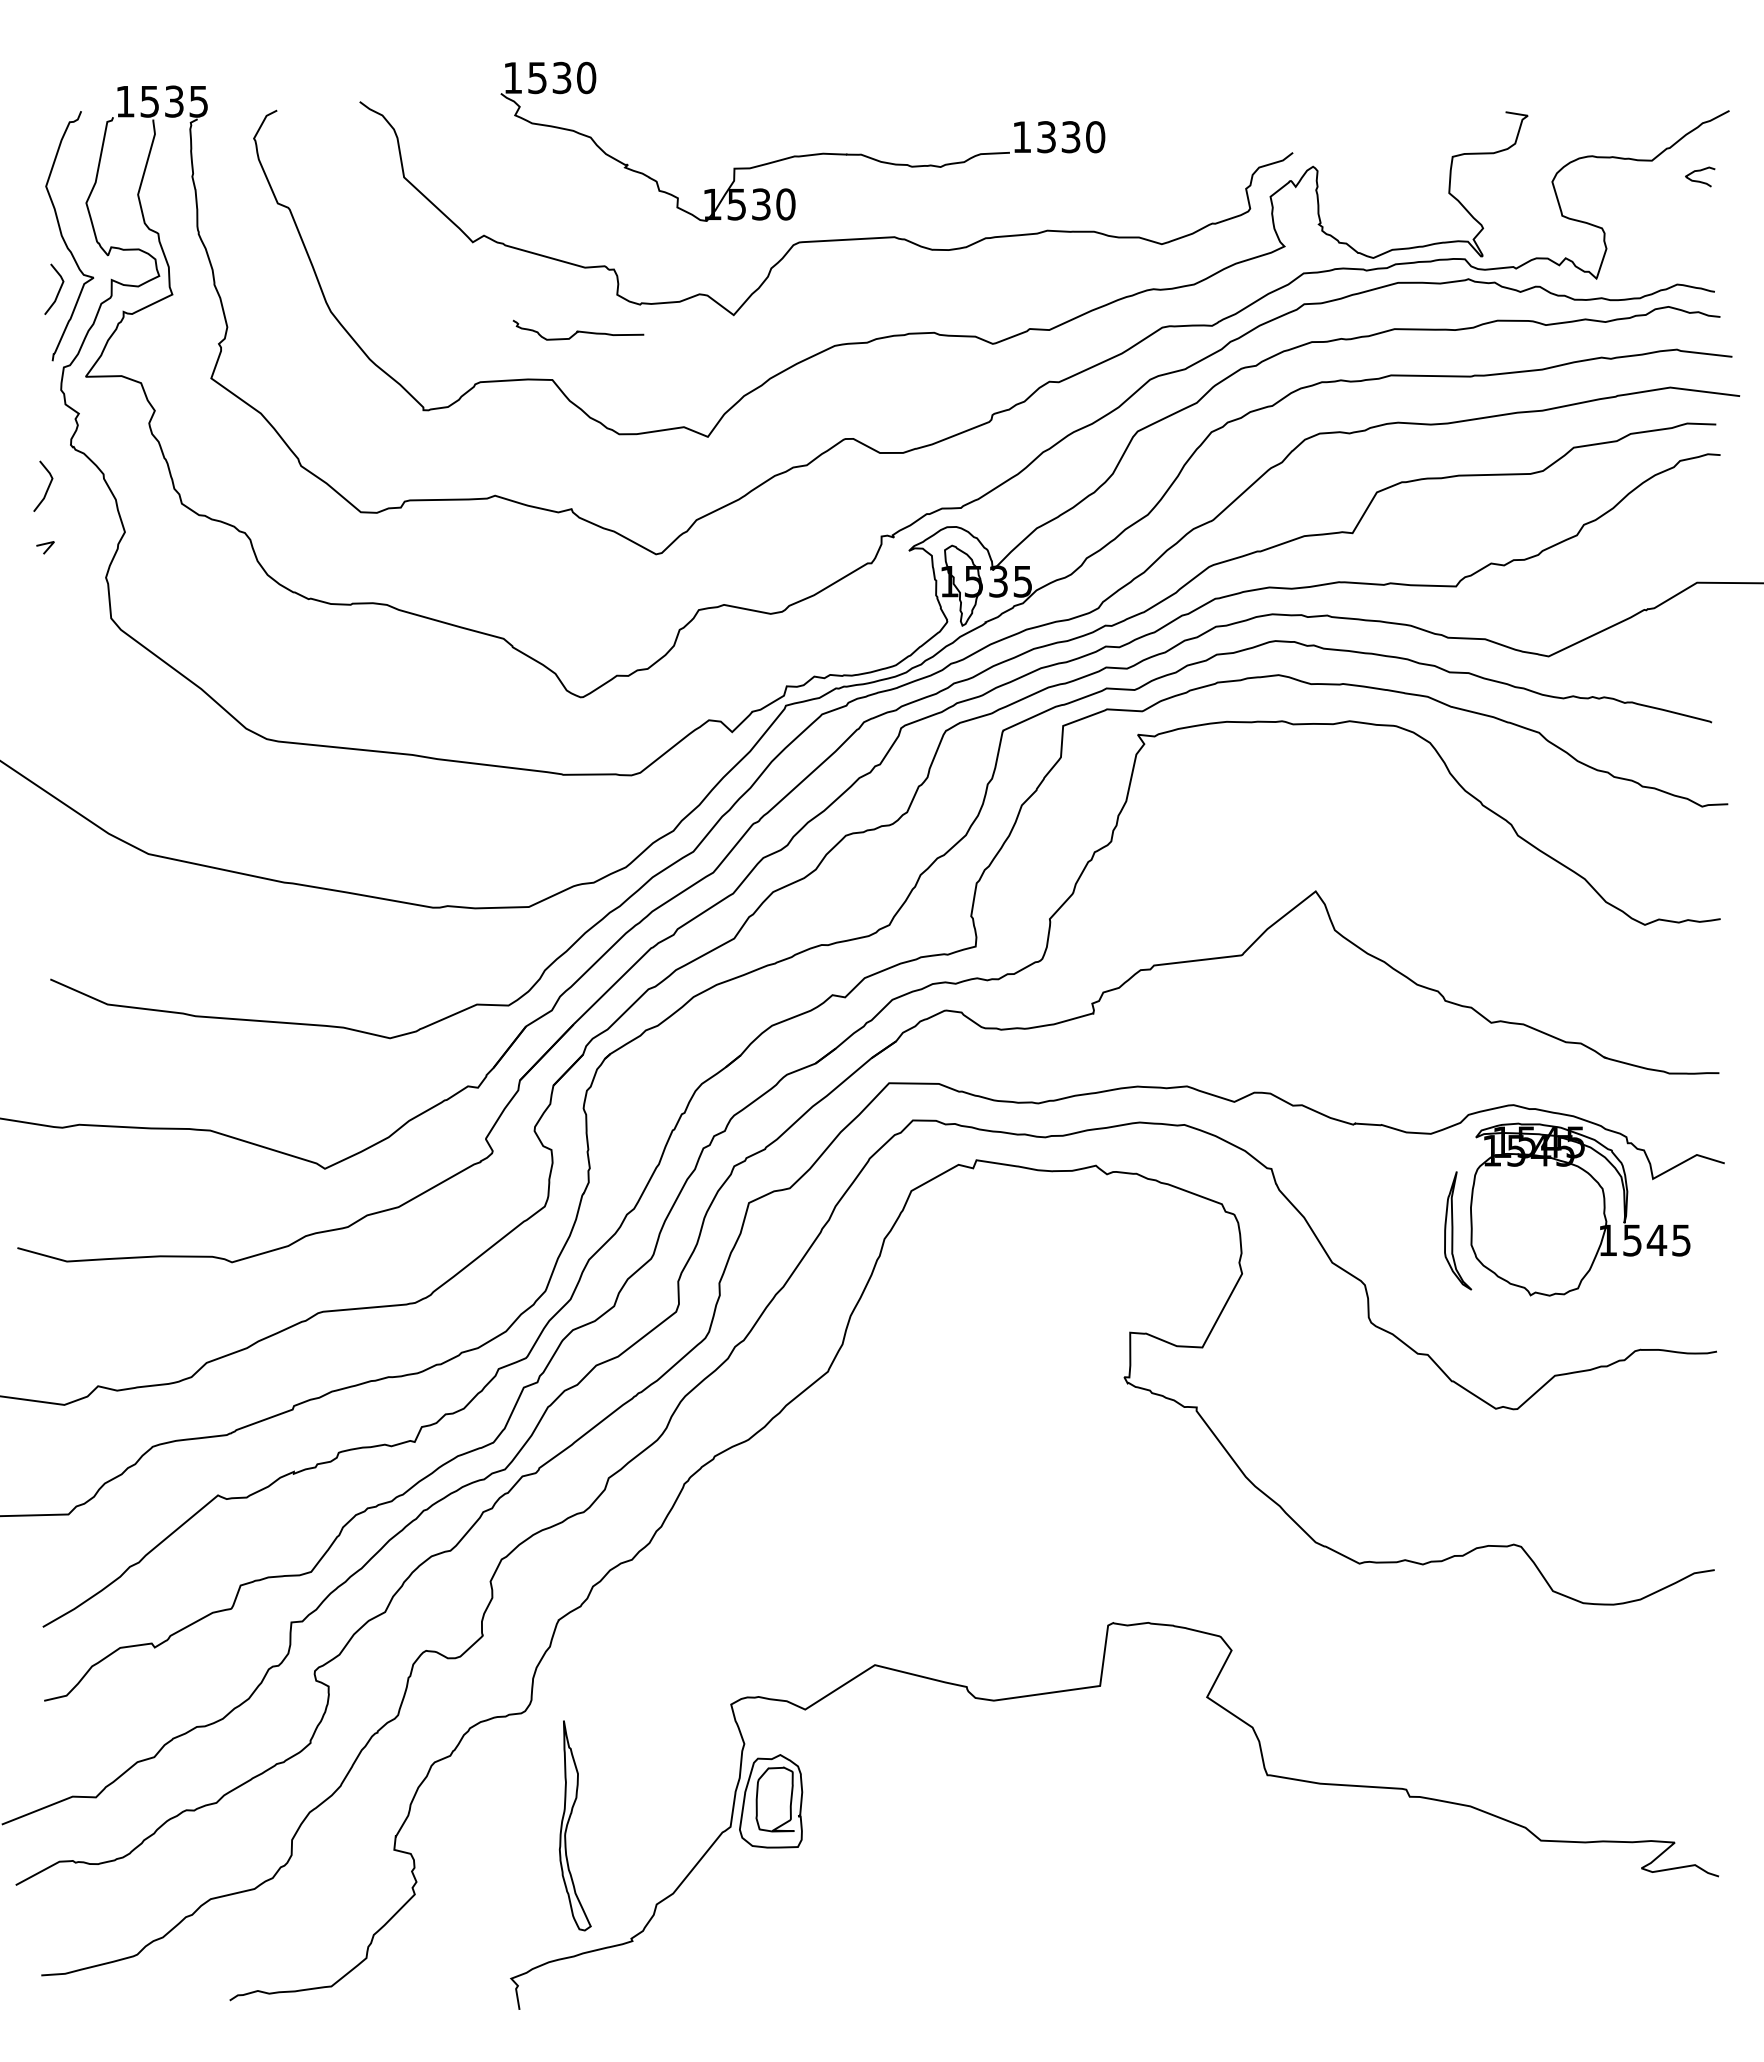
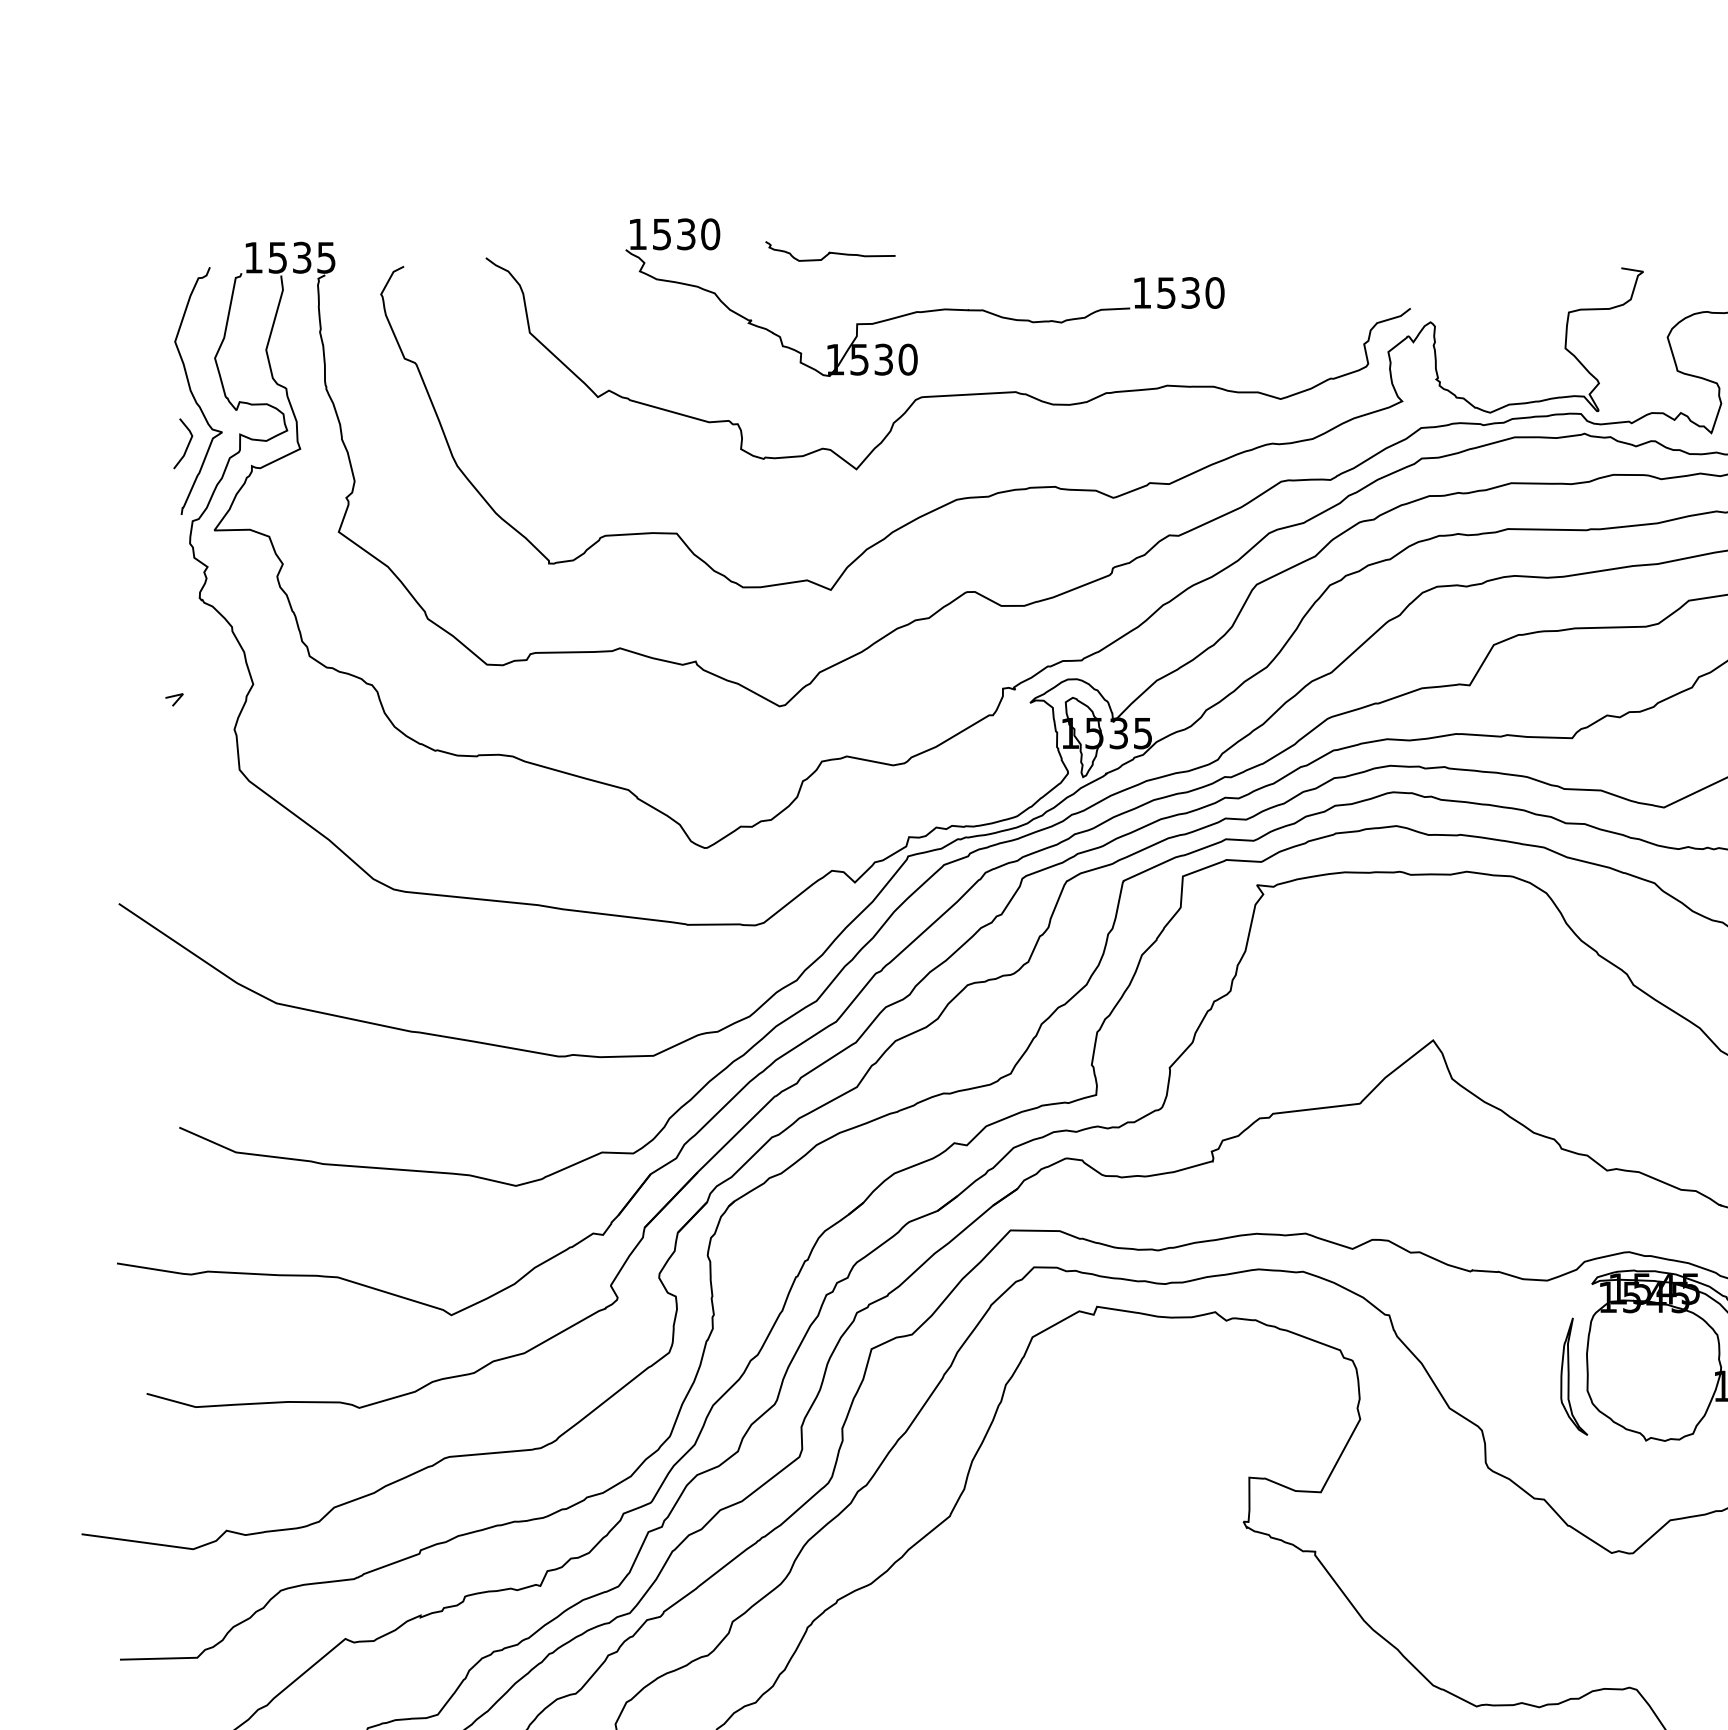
text: (1046, 136) -> (1166, 292), 1330 -> 1530
curve: (578, 330) -> (830, 251), moved
curve: (47, 487) -> (176, 640), removed

